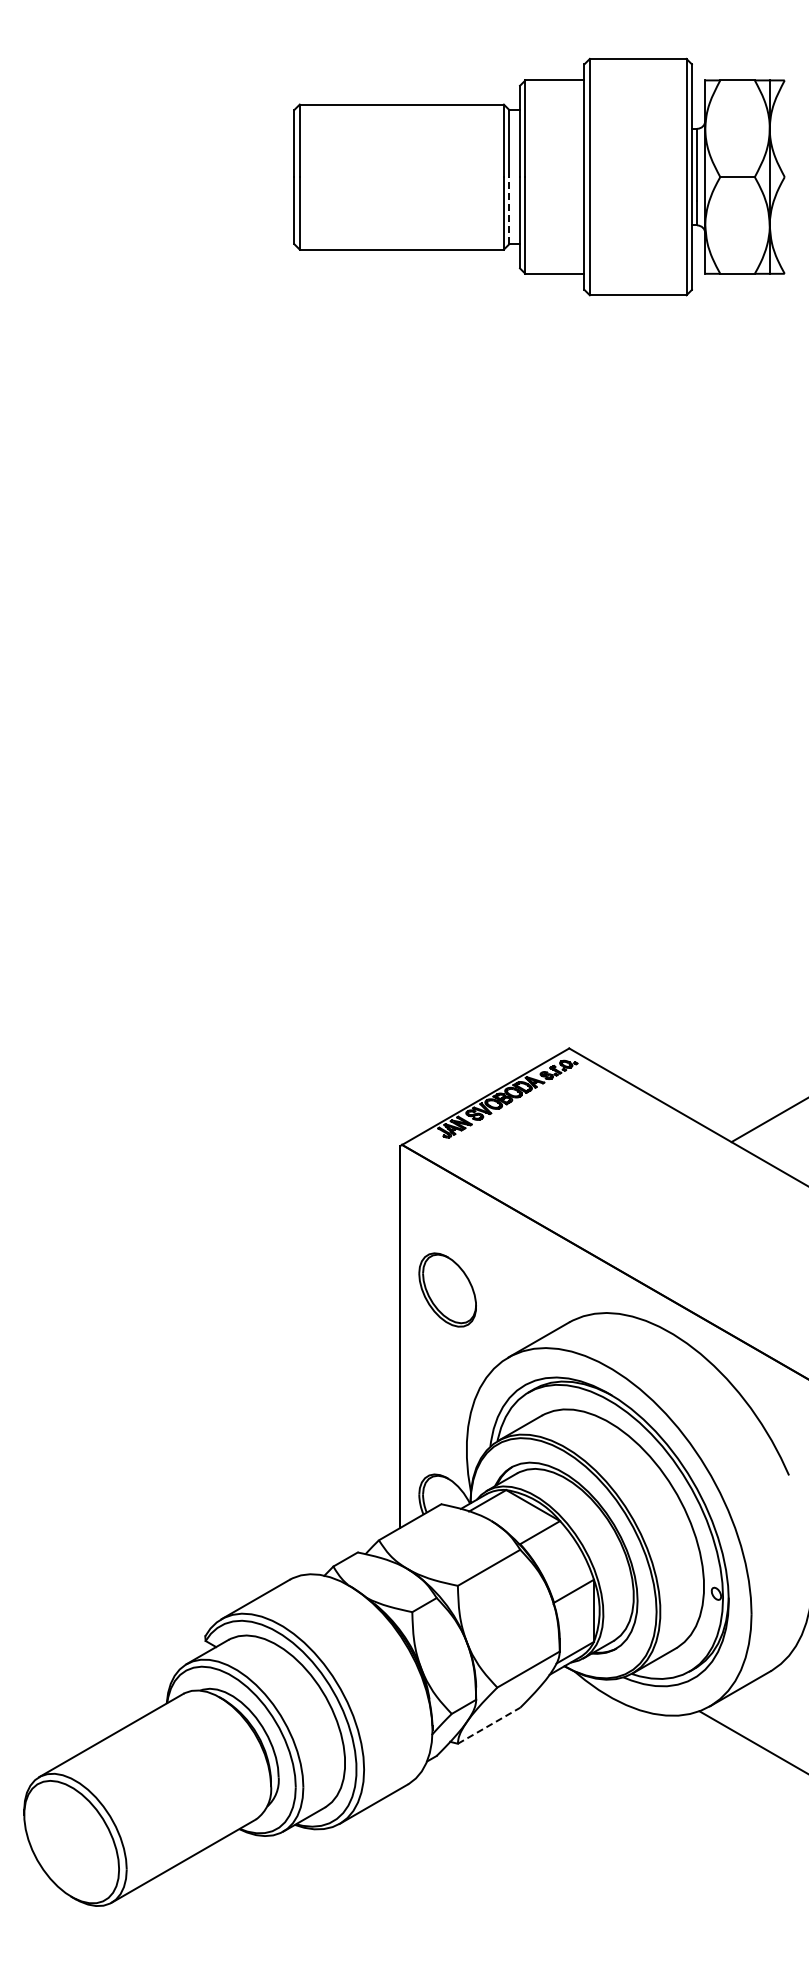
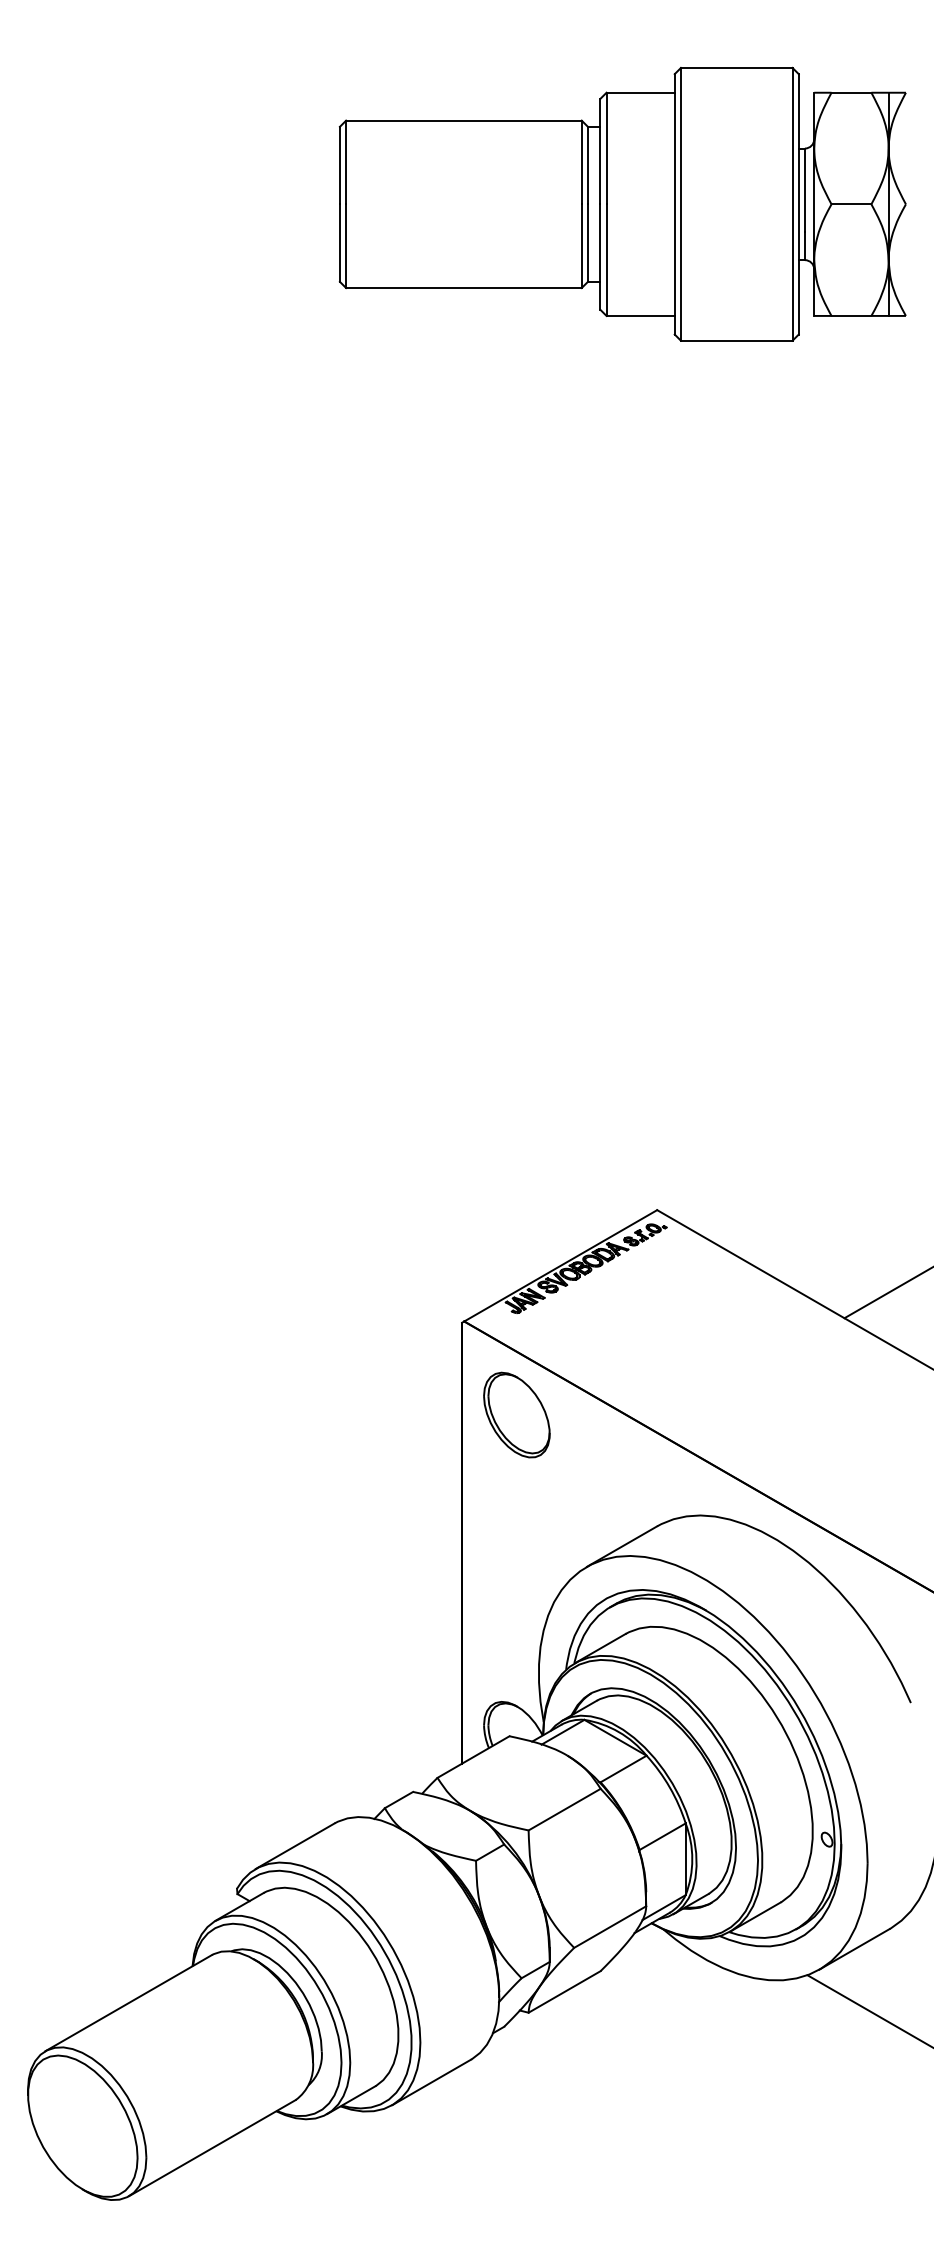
line: (509, 210) -> (588, 242), dashed -> solid
part: (447, 1289) -> (516, 1414), moved
line: (489, 1725) -> (565, 1991), dashed -> solid

